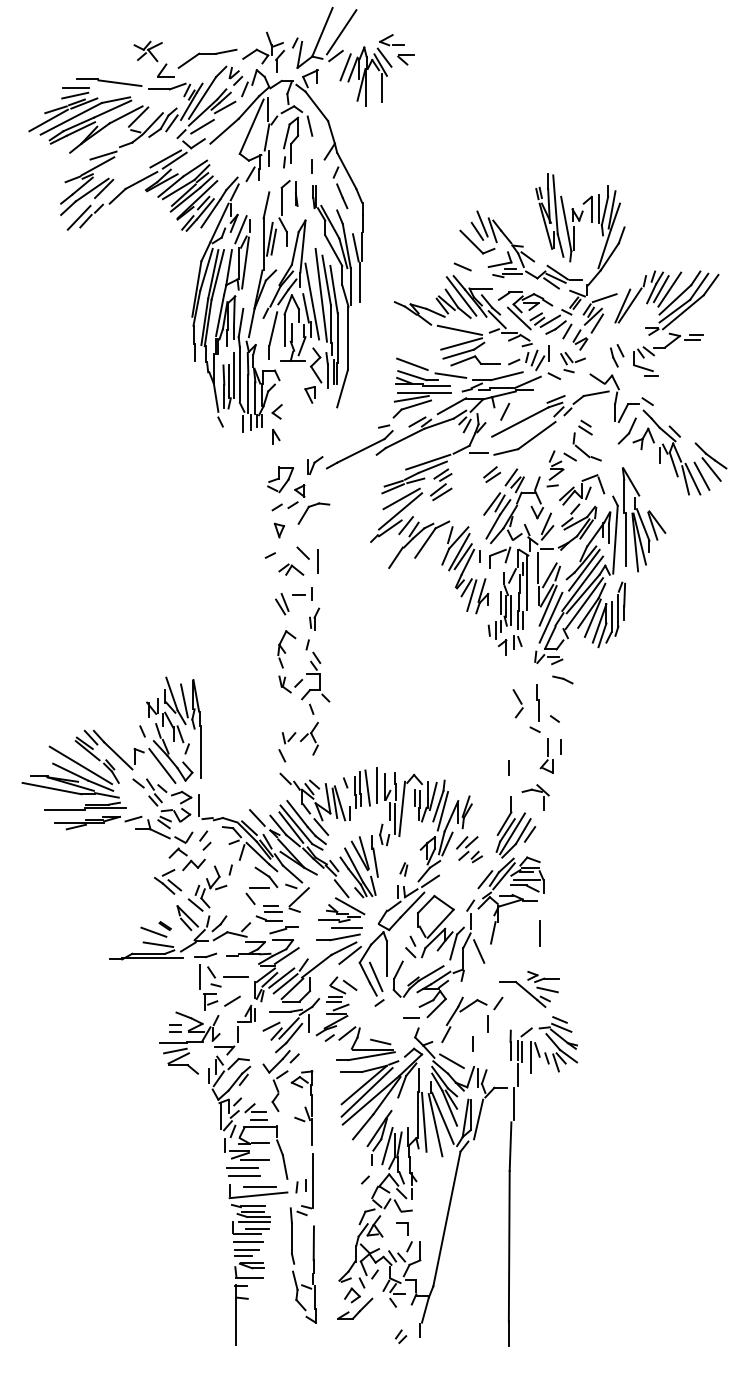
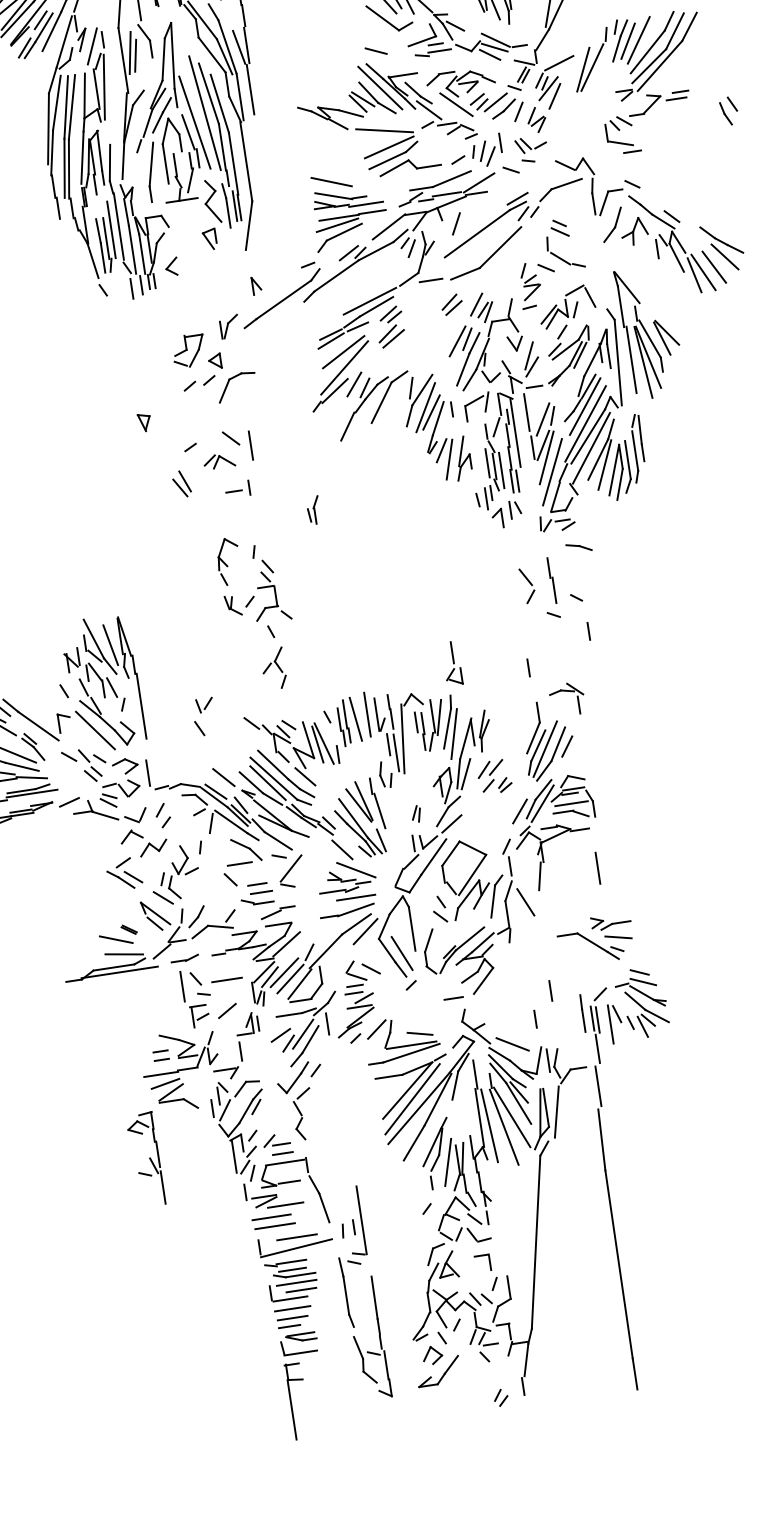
part: (617, 355) -> (729, 110), moved
line: (450, 375) -> (381, 188), removed
part: (276, 436) -> (256, 285), moved
part: (279, 530) -> (144, 422), moved
part: (282, 604) -> (182, 484), moved
part: (314, 618) -> (313, 509), moved
part: (287, 747) -> (204, 717), moved
part: (546, 755) -> (451, 663), moved
part: (465, 1009) -> (519, 977), removed
part: (301, 1107) -> (145, 1159), moved

